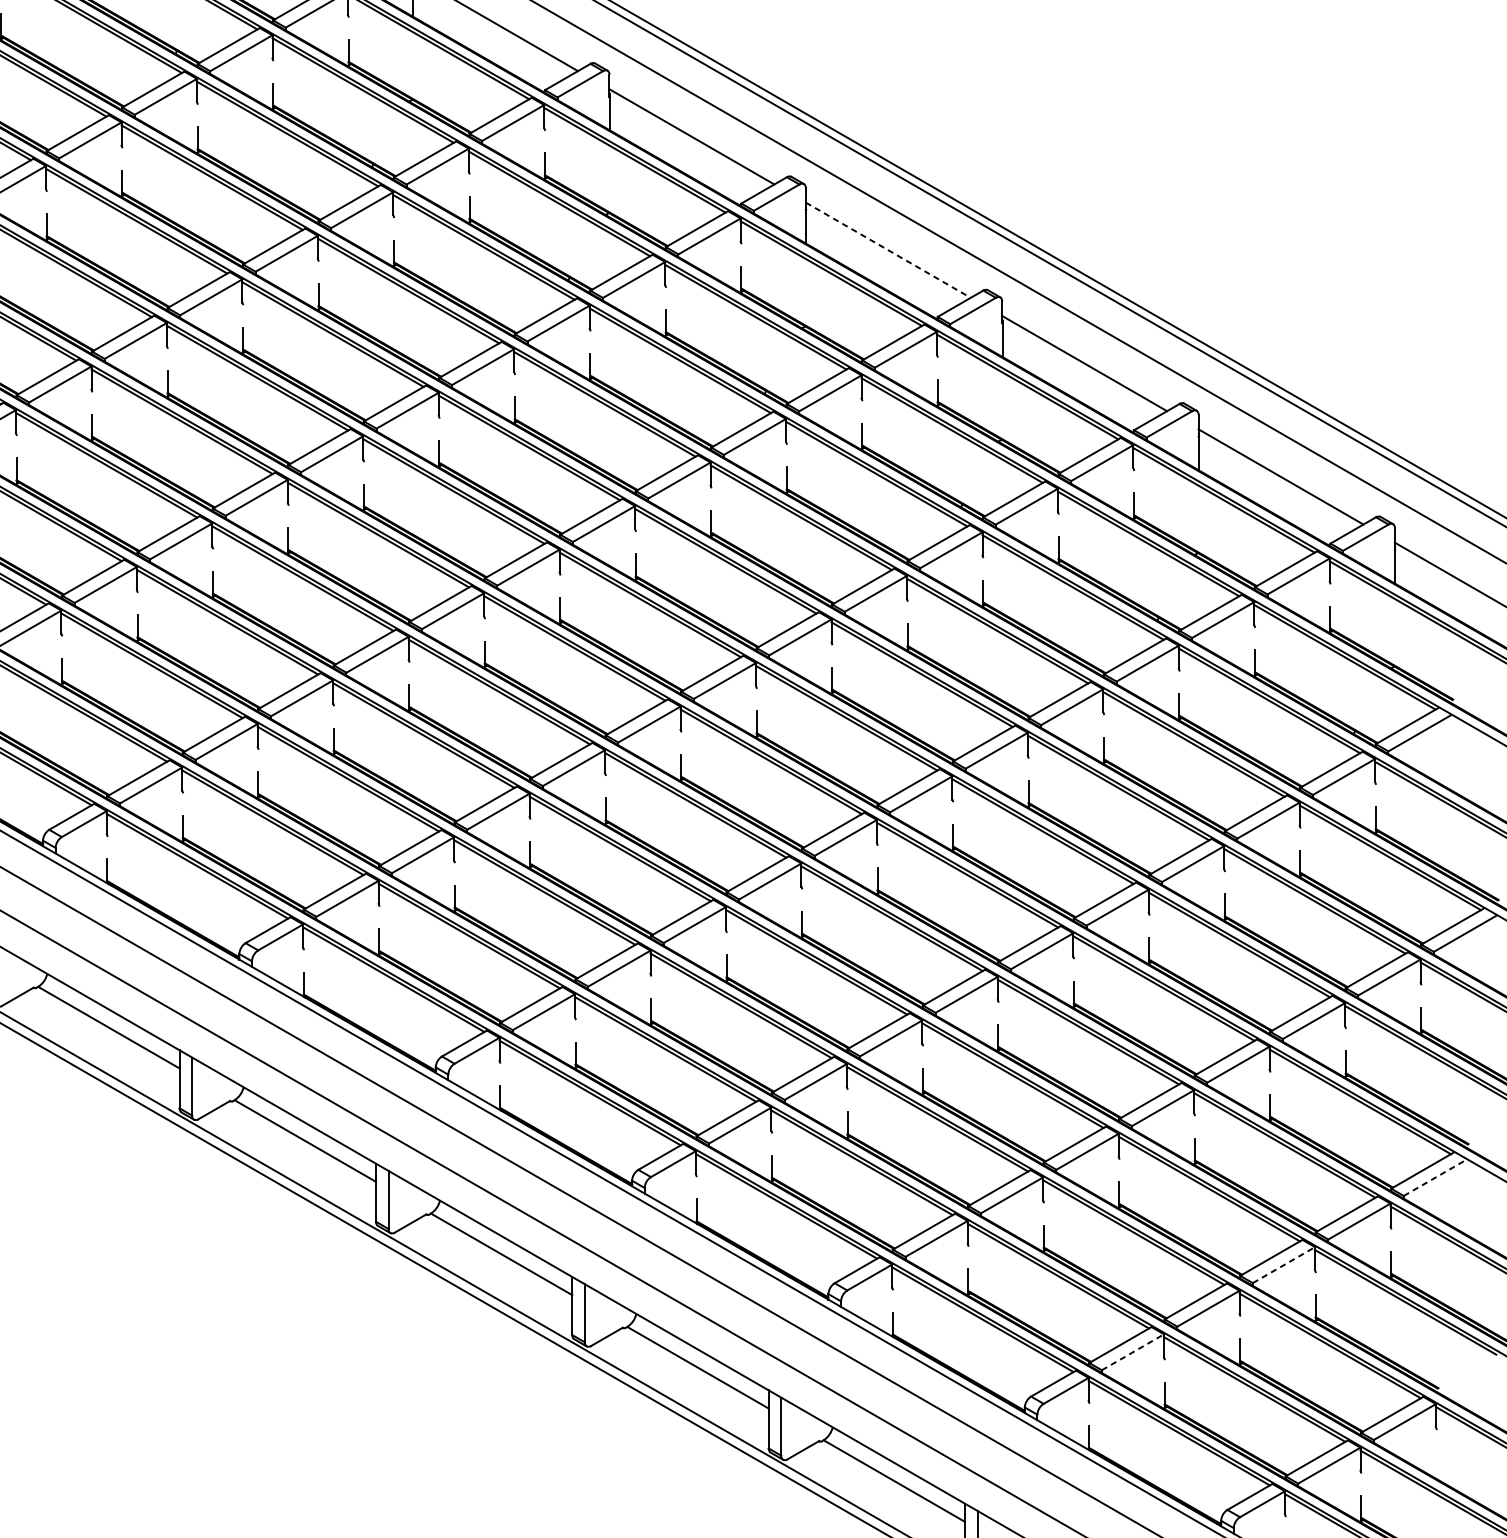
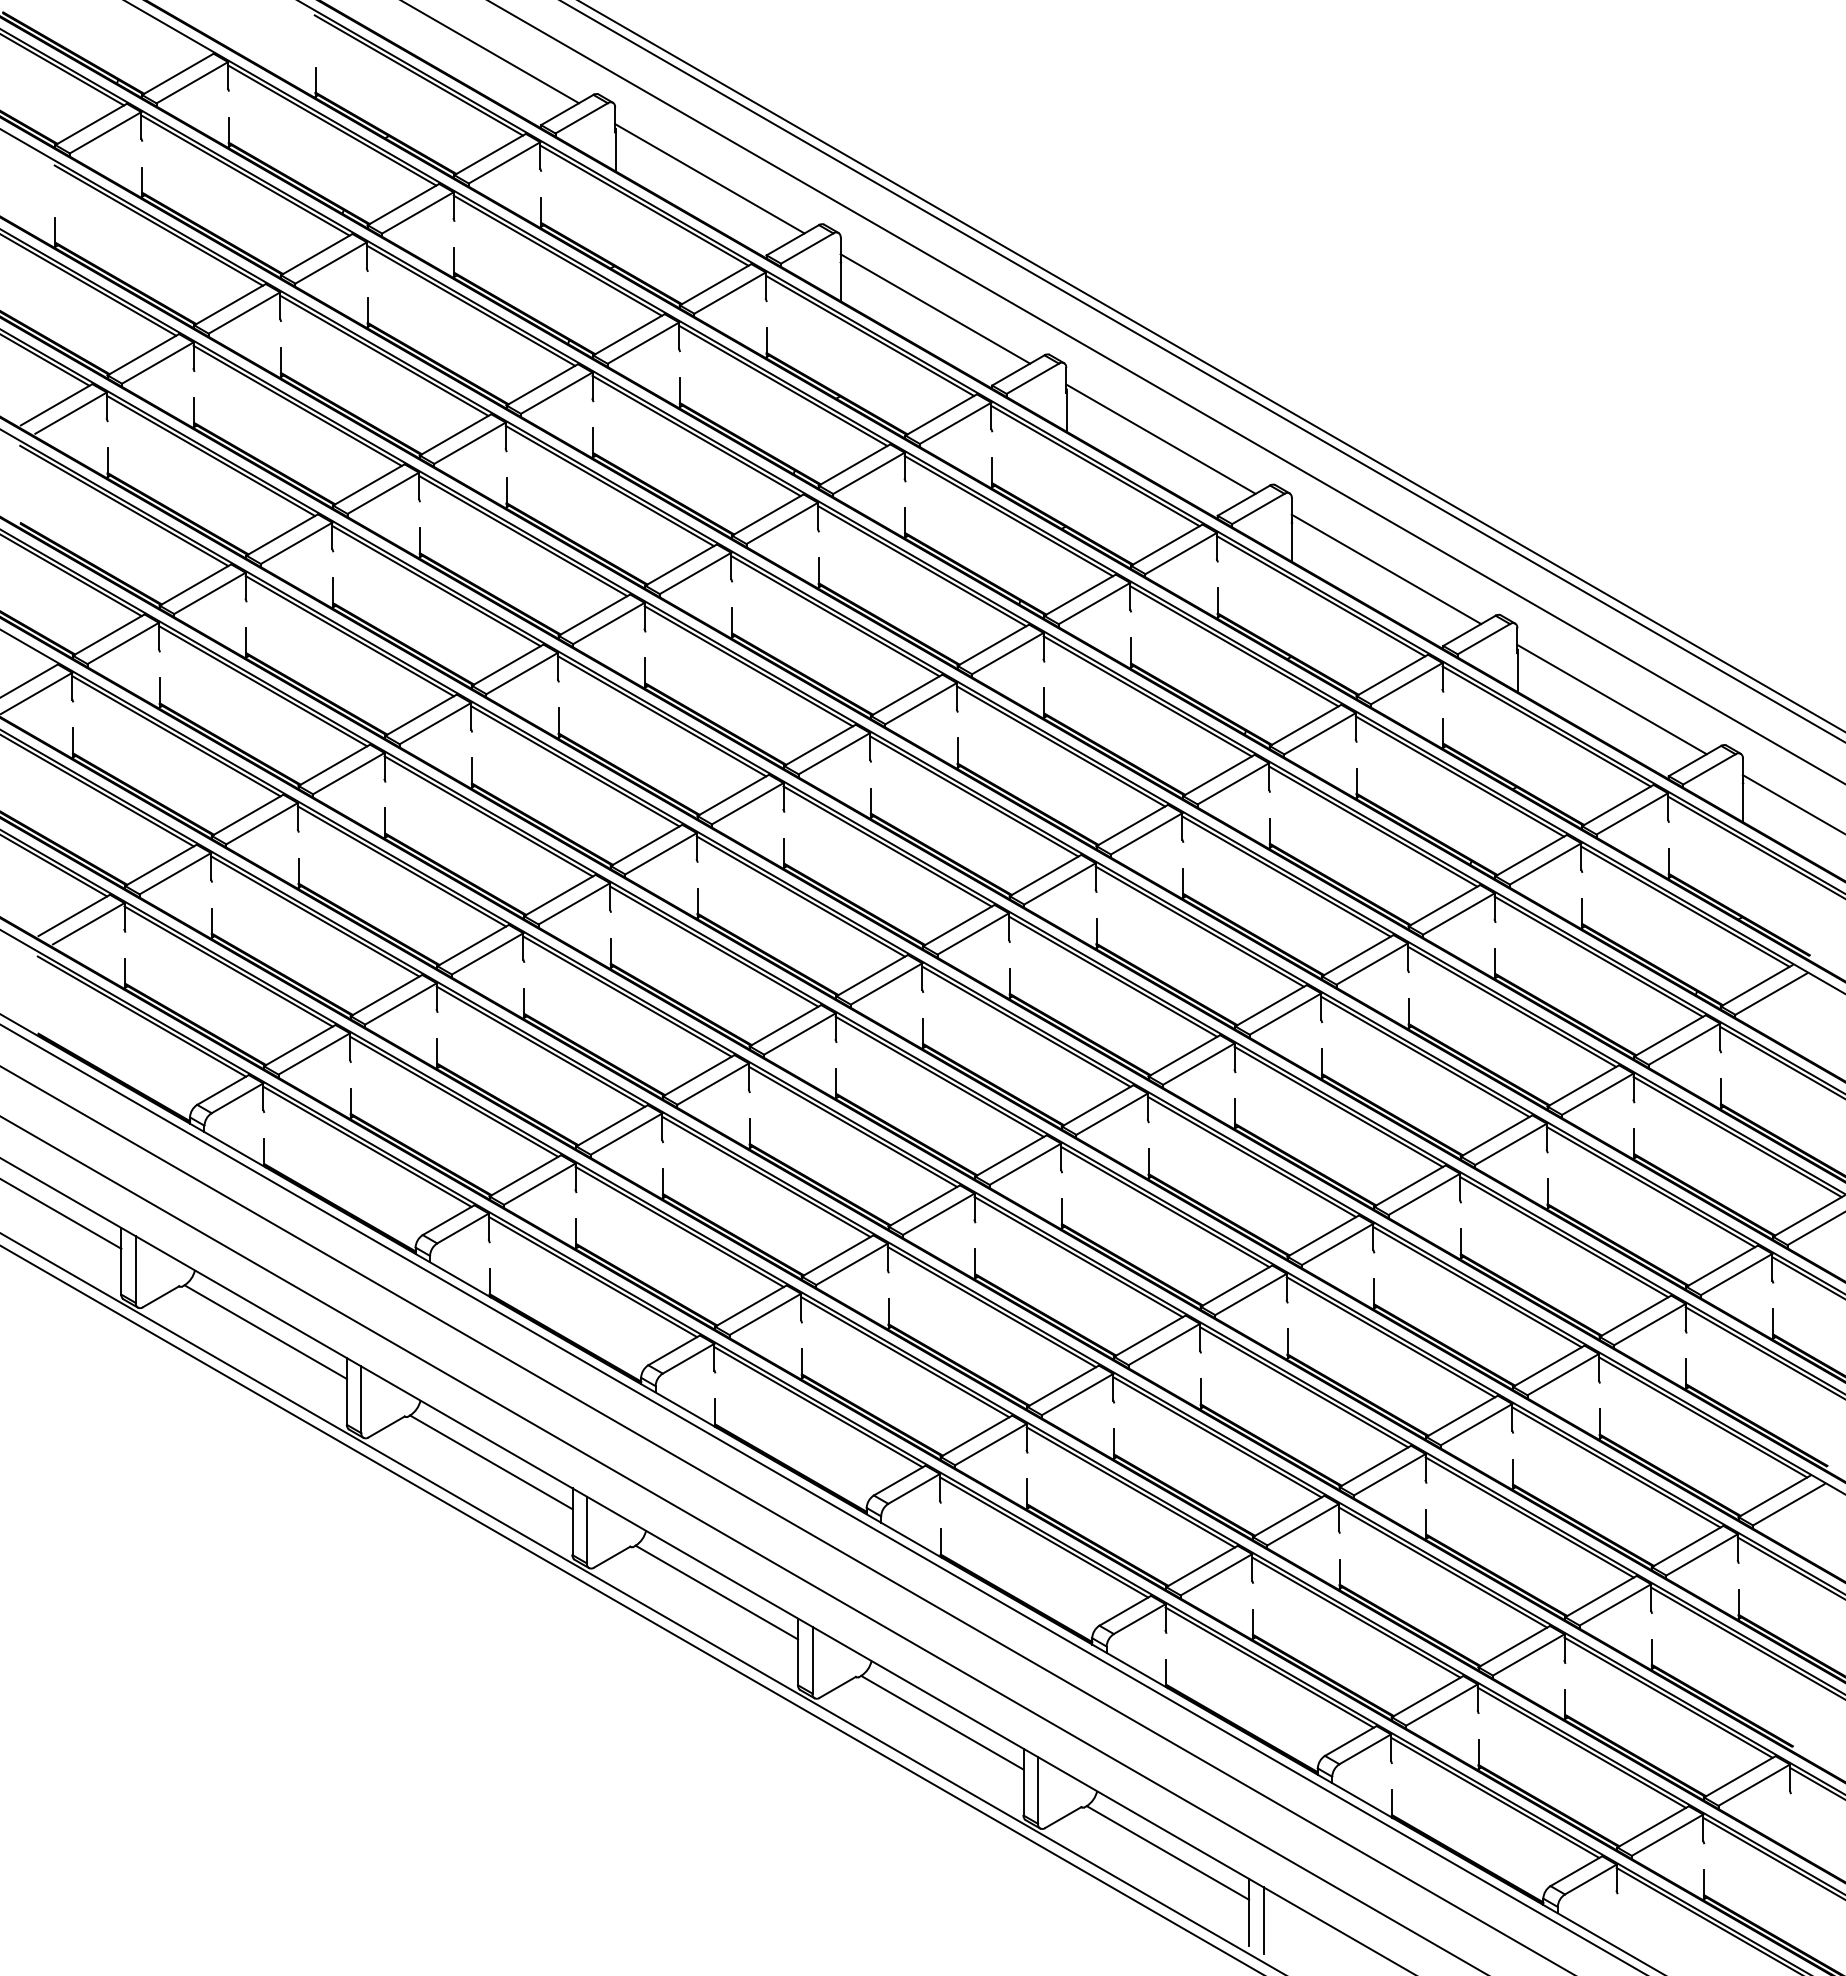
line: (888, 250) -> (1161, 439), dashed -> solid
line: (1435, 1177) -> (1789, 1504), dashed -> solid
line: (1284, 1264) -> (1615, 1604), dashed -> solid
line: (1133, 1351) -> (1442, 1704), dashed -> solid

